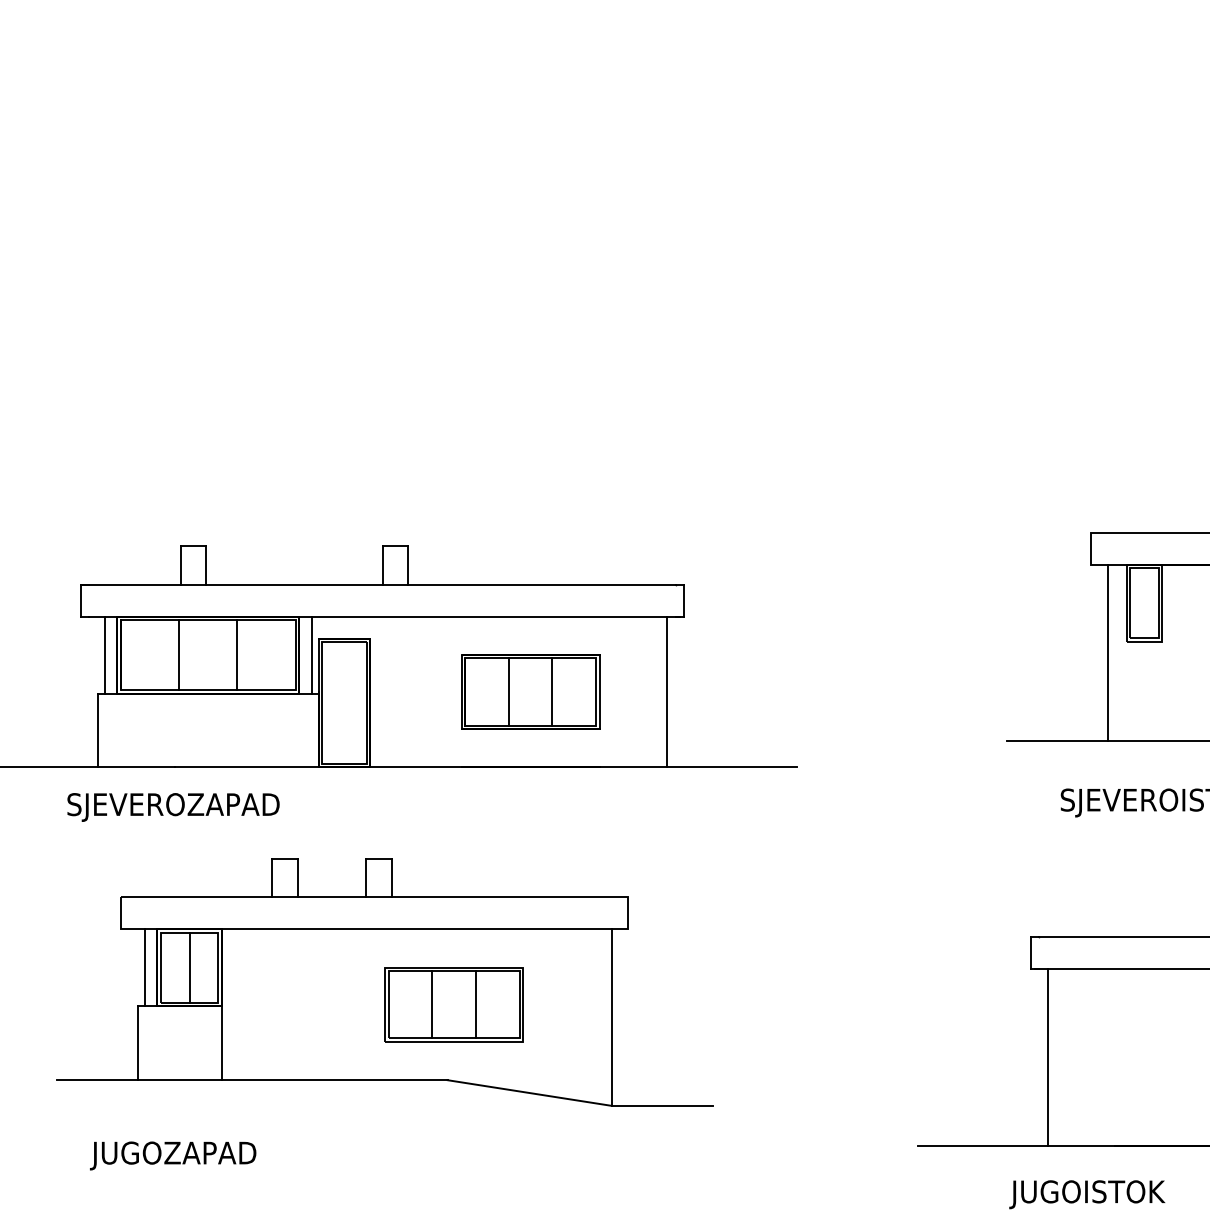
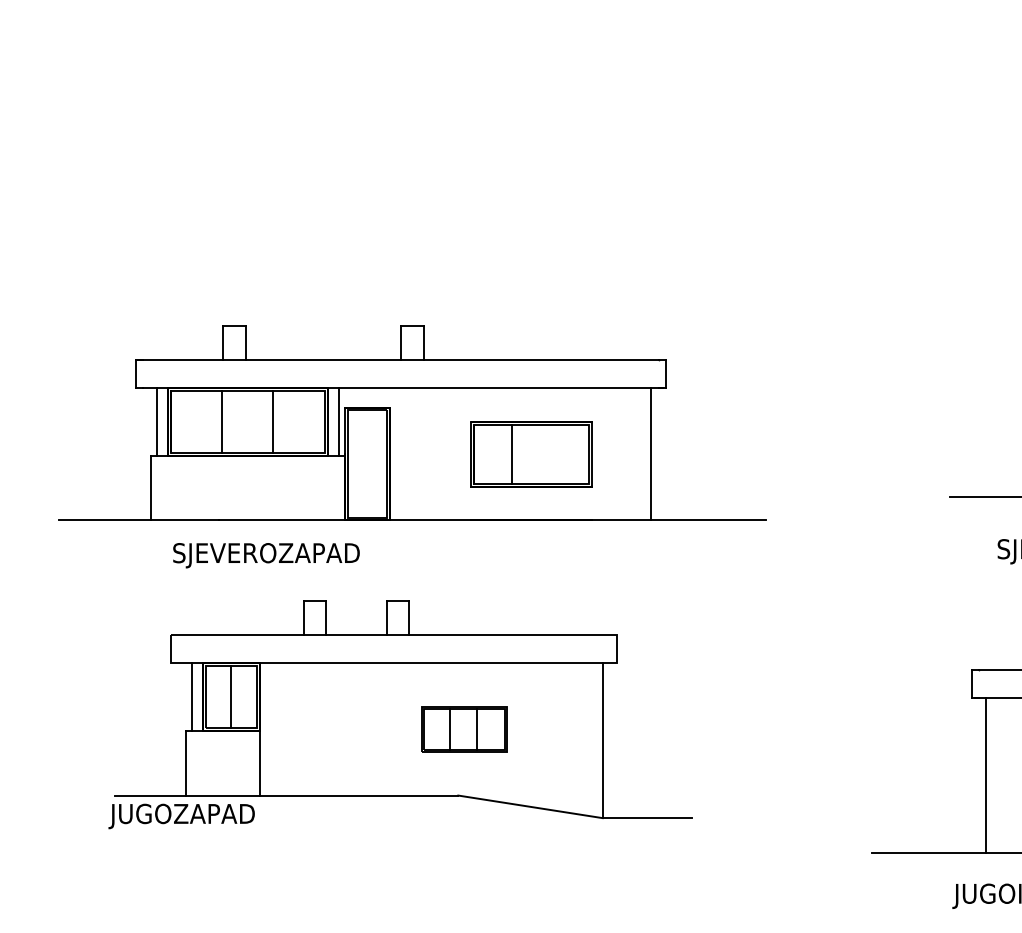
line: (552, 691) -> (550, 453), removed
text: (173, 807) -> (266, 555), moved
part: (453, 1004) -> (463, 728), size x0.7
text: (173, 1155) -> (182, 816), moved

